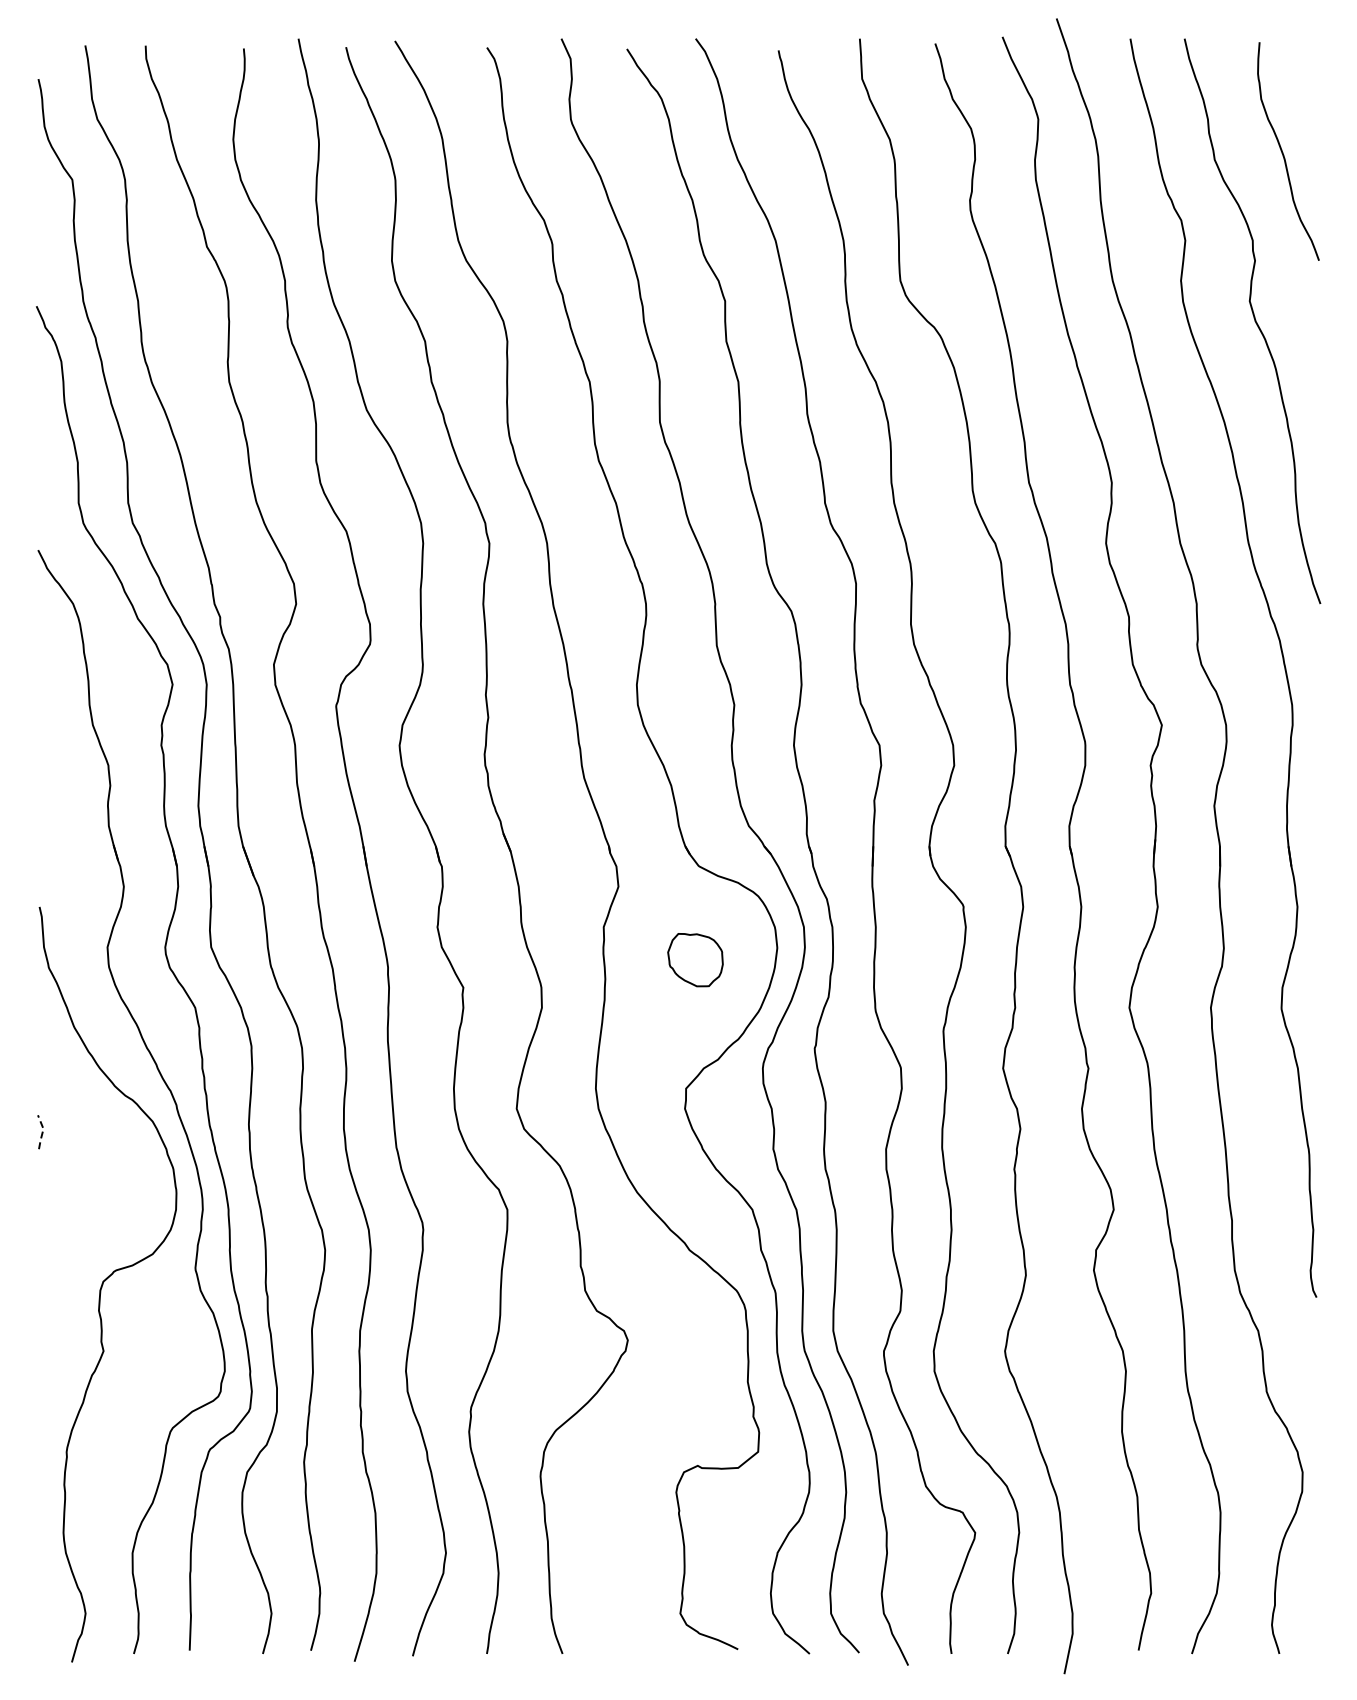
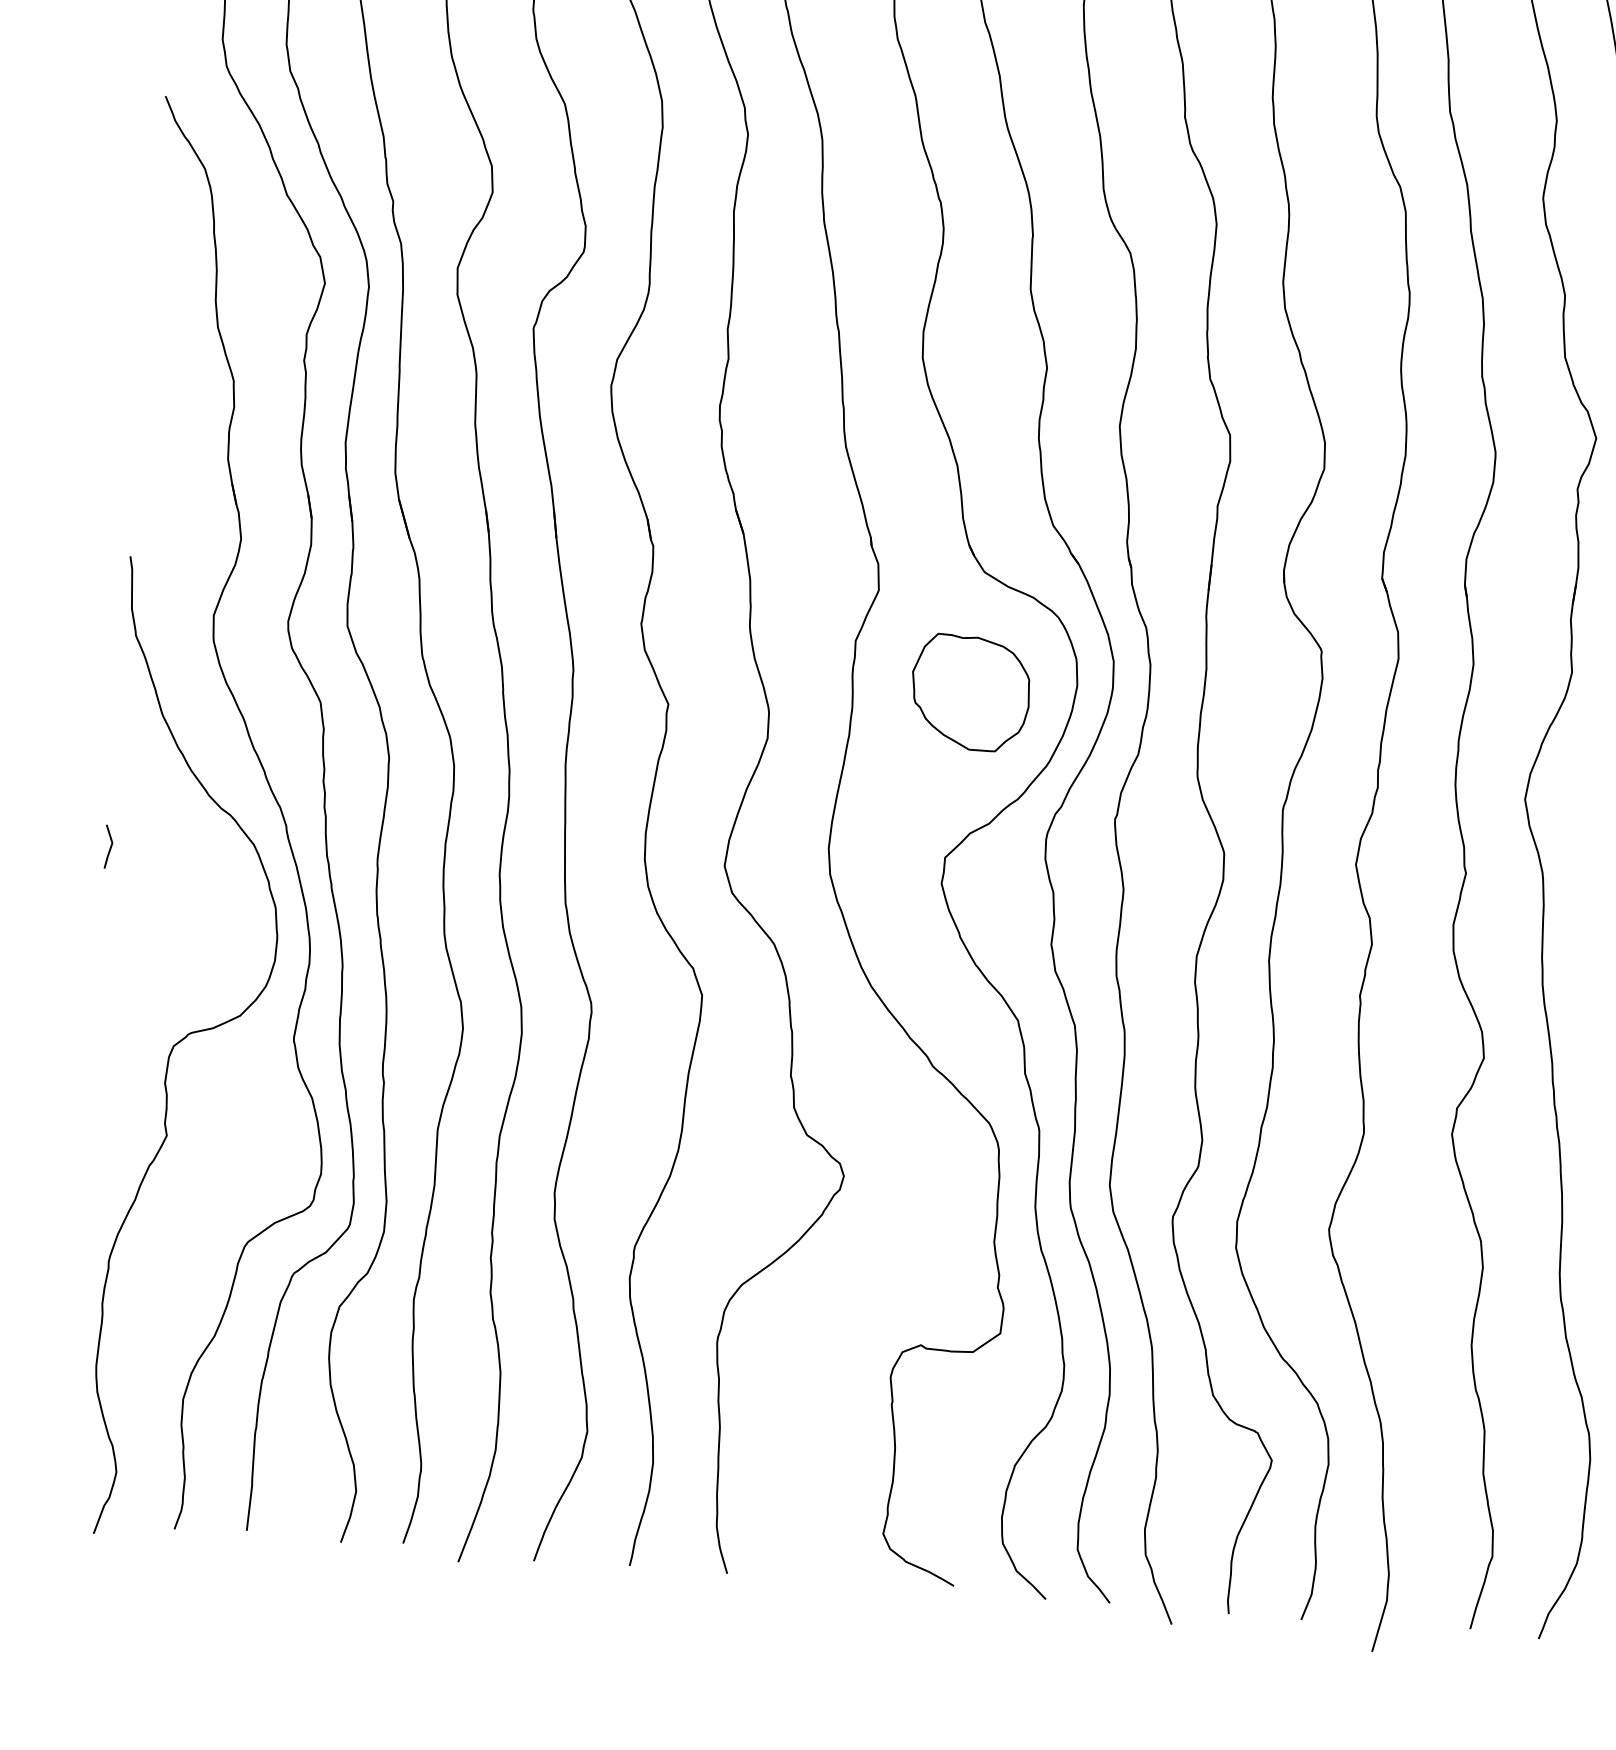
part: (695, 959) -> (970, 692), size x1.67
line: (42, 1131) -> (110, 846), dashed -> solid

